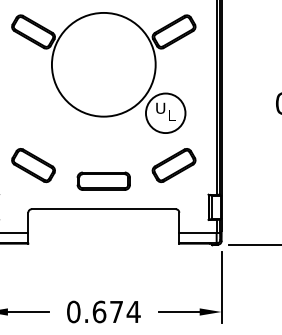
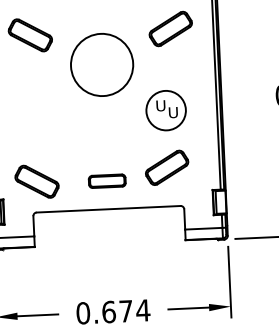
circle: (103, 64) -> (101, 64), size x0.6
text: (172, 115) -> (173, 112), L -> U
part: (33, 165) -> (37, 181), moved
part: (173, 165) -> (166, 167), moved
part: (103, 180) -> (107, 180), size x0.7

